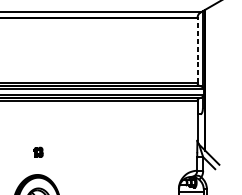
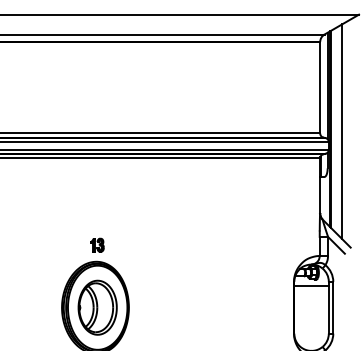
line: (197, 50) -> (320, 87), dashed -> solid
line: (213, 81) -> (342, 131), added
part: (38, 151) -> (97, 244), moved

